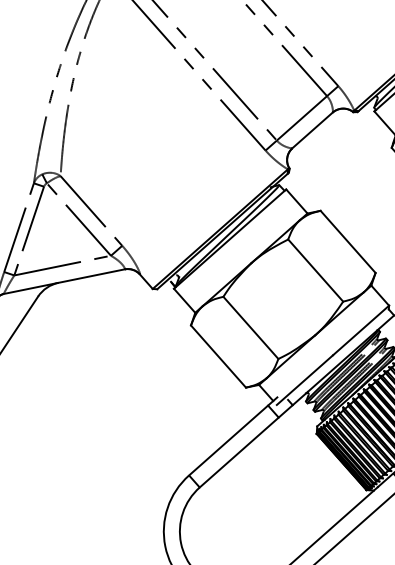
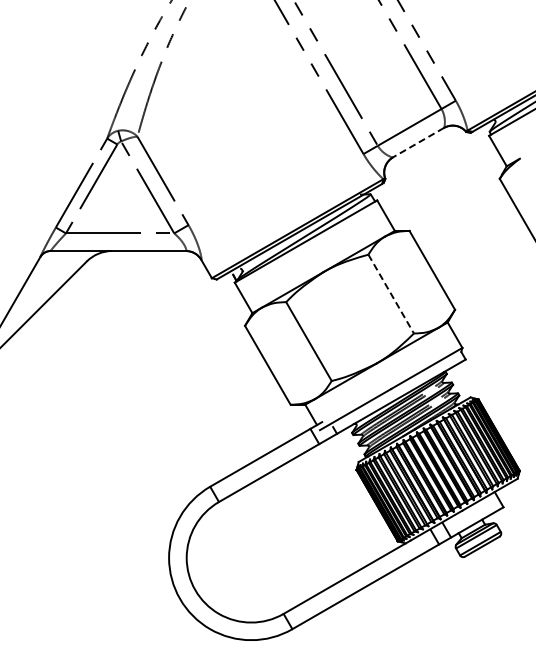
line: (312, 130) -> (418, 142), solid -> dashed
line: (316, 270) -> (391, 294), solid -> dashed

